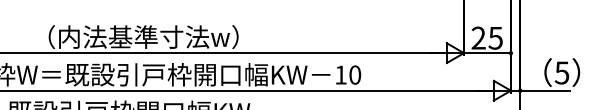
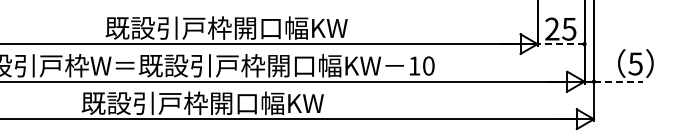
text: (152, 37) -> (226, 28), （内法基準寸法w） -> 既設引戸枠開口幅KW
line: (486, 53) -> (560, 44), solid -> dashed
line: (544, 90) -> (618, 81), solid -> dashed

